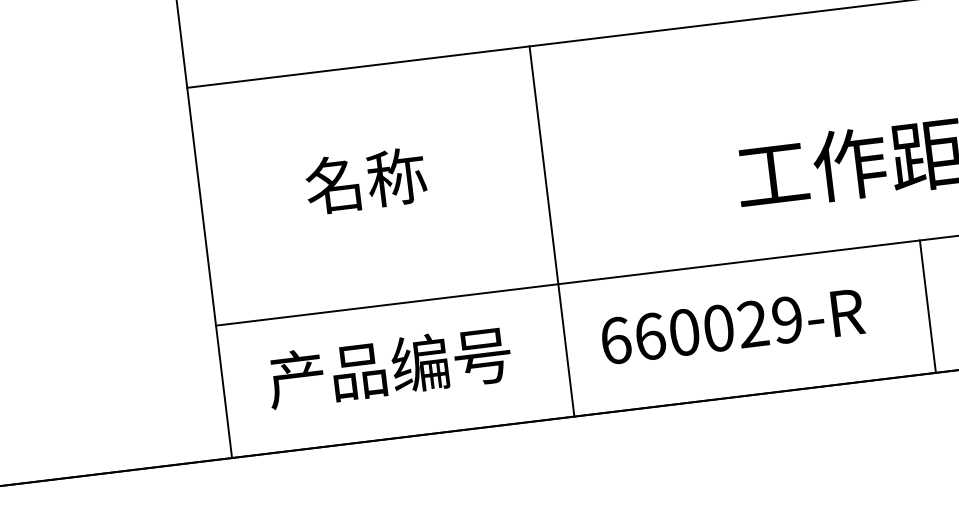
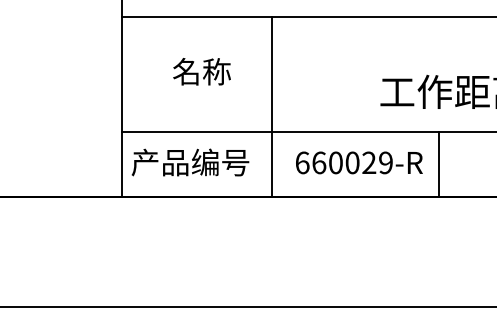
line: (552, 230) -> (272, 106), moved
line: (928, 306) -> (439, 164), moved
text: (732, 325) -> (359, 162), moved
text: (389, 367) -> (190, 162), moved

